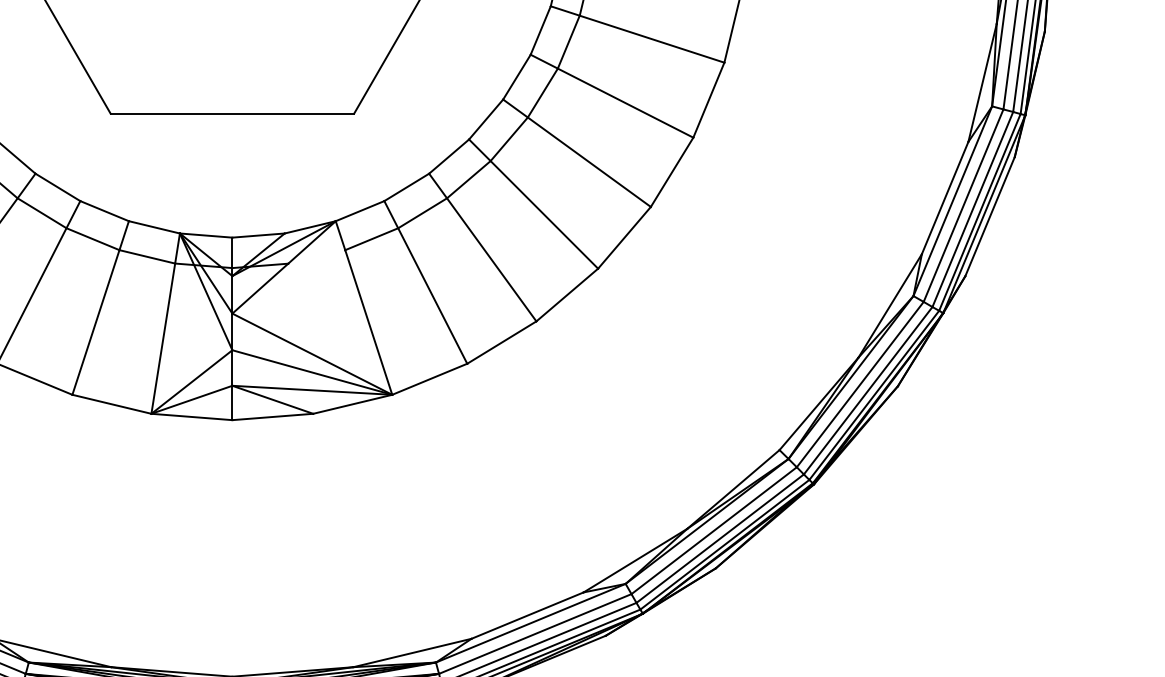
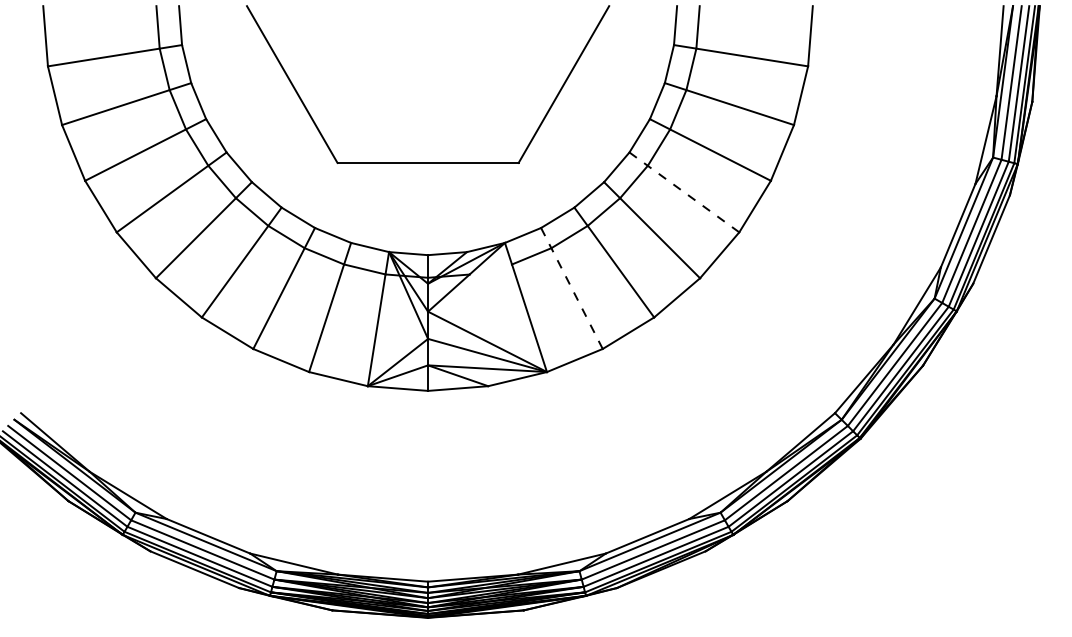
line: (577, 153) -> (684, 192), solid -> dashed
line: (425, 282) -> (571, 288), solid -> dashed

